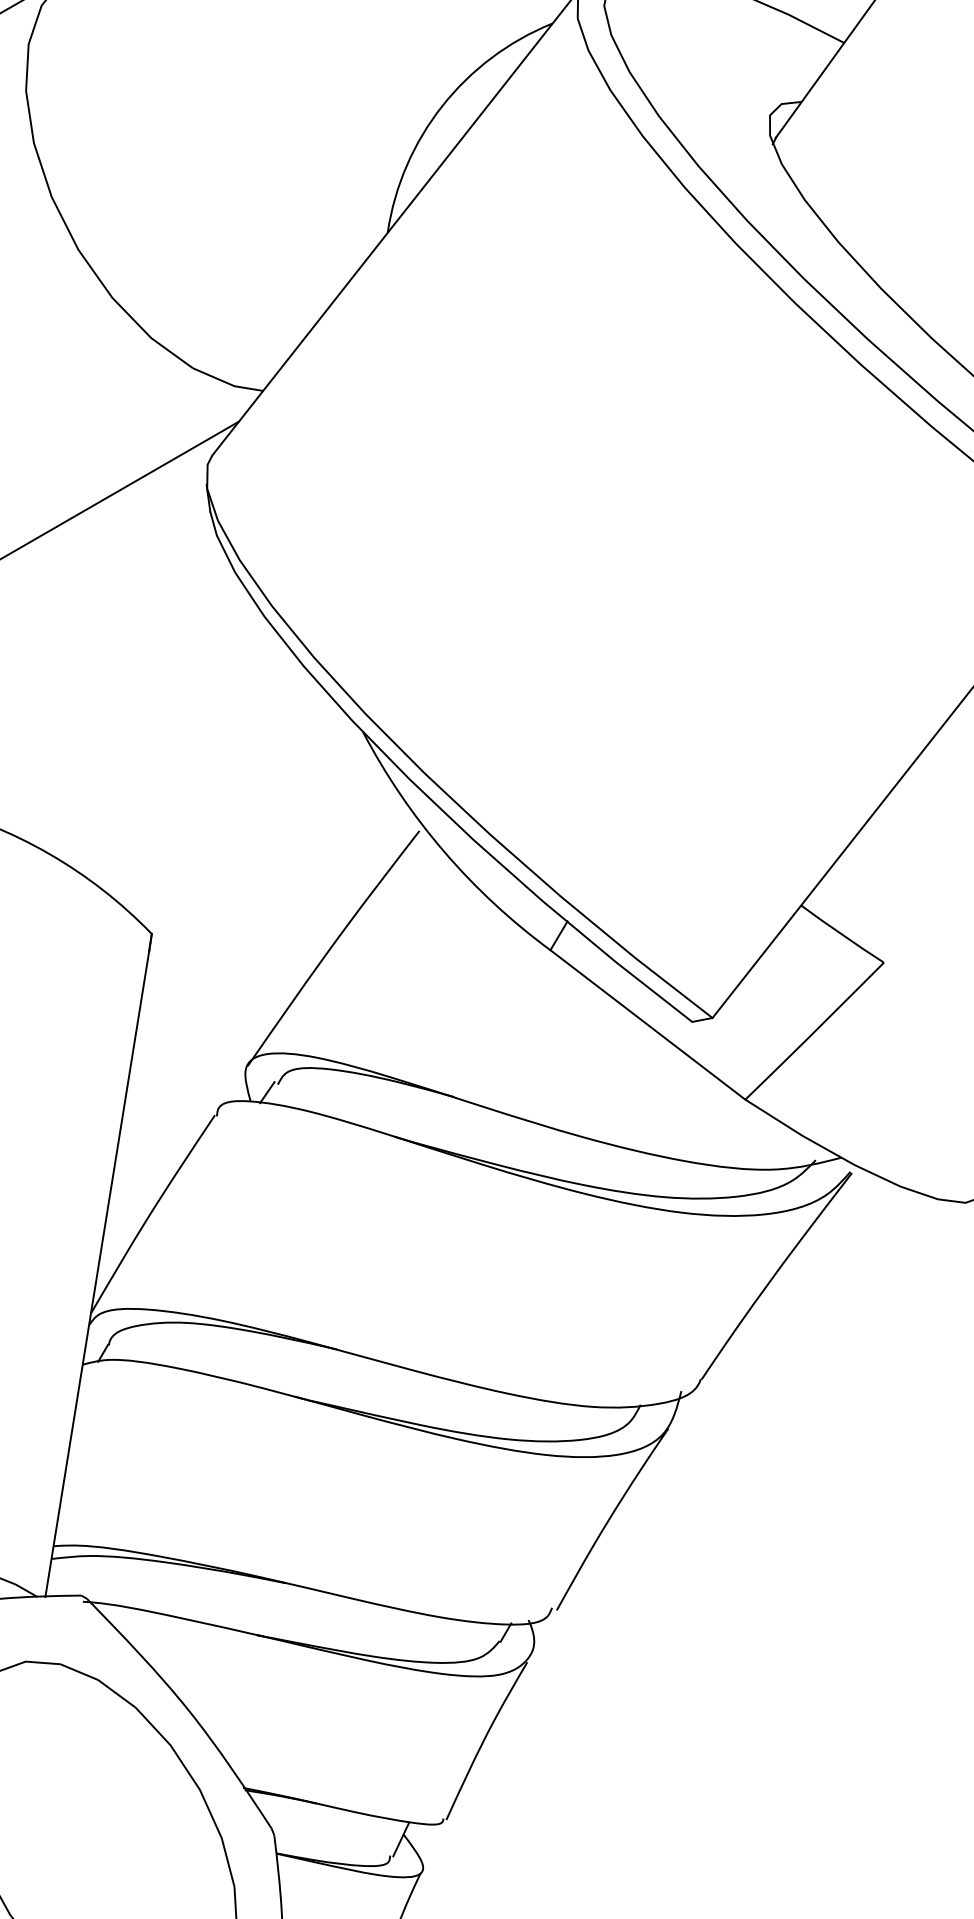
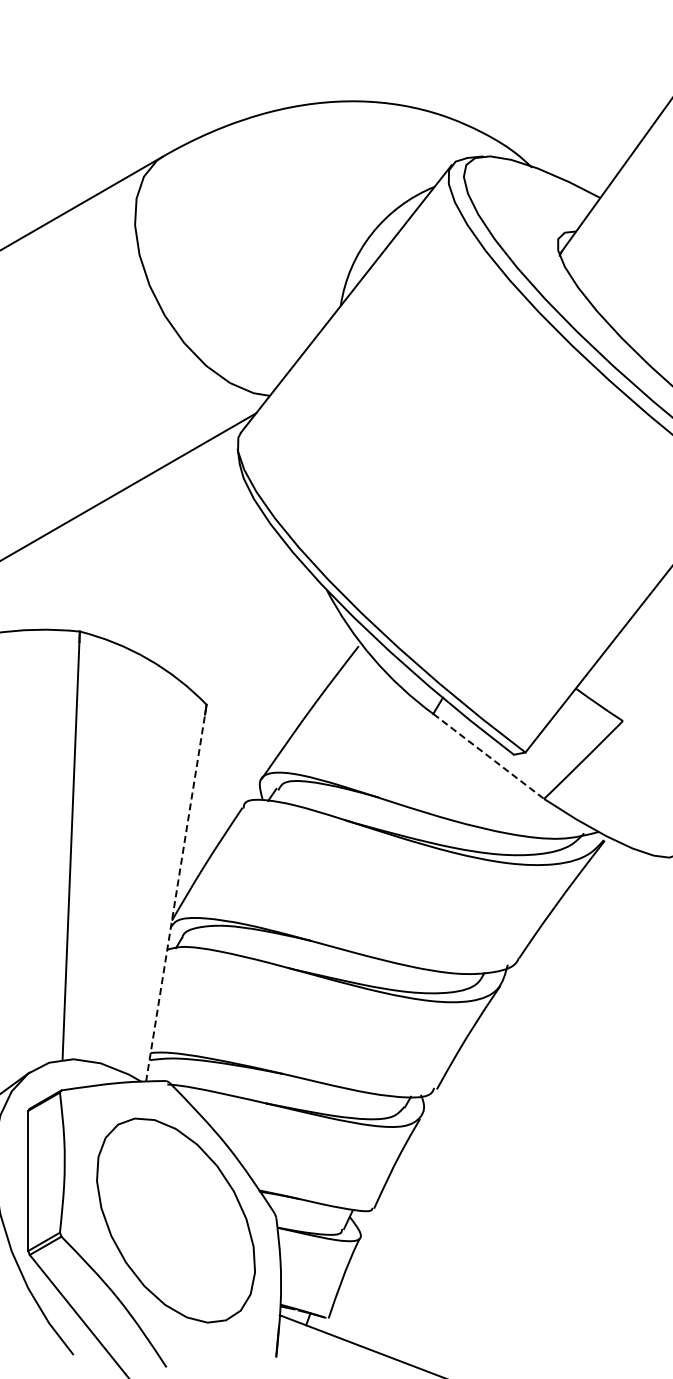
line: (647, 1024) -> (488, 756), solid -> dashed
line: (97, 1272) -> (175, 897), solid -> dashed

